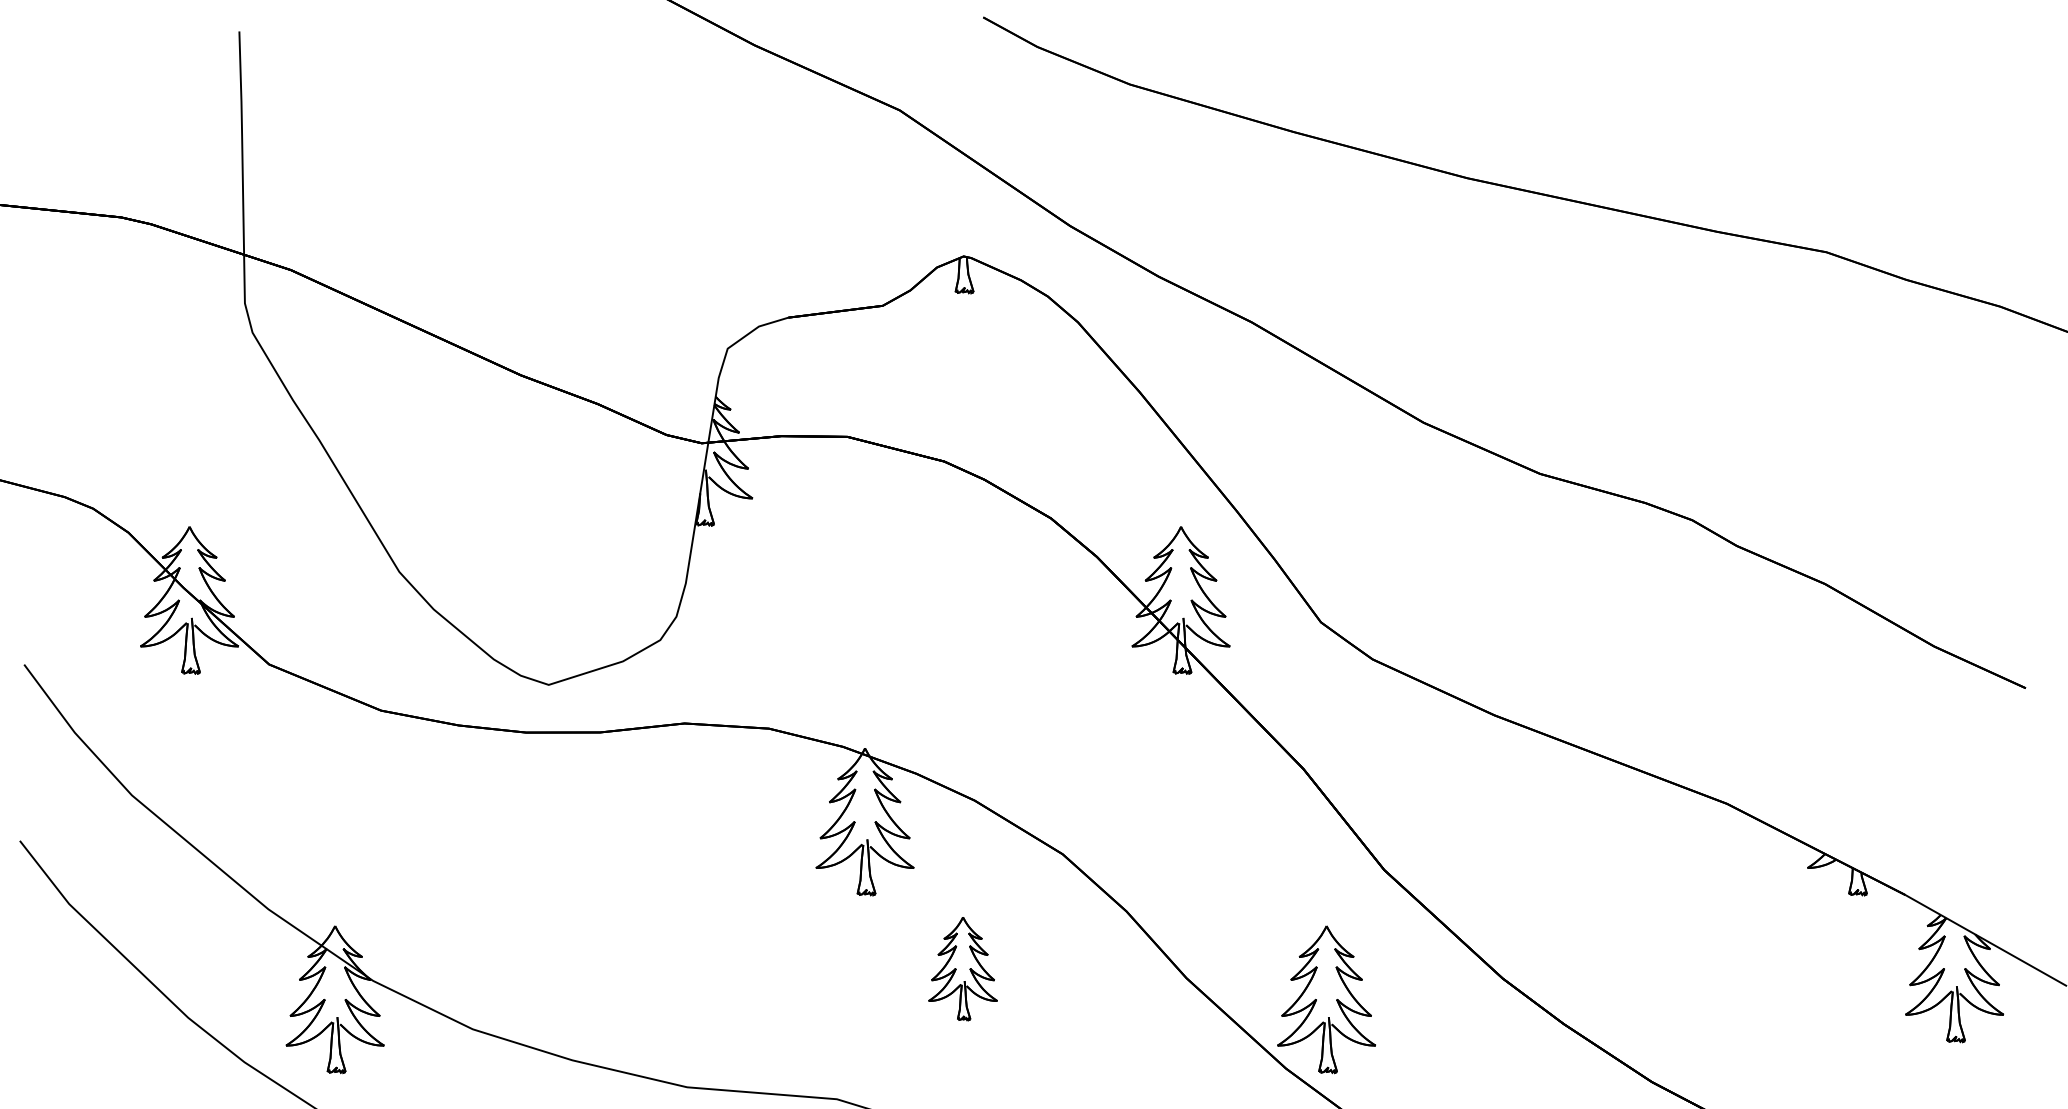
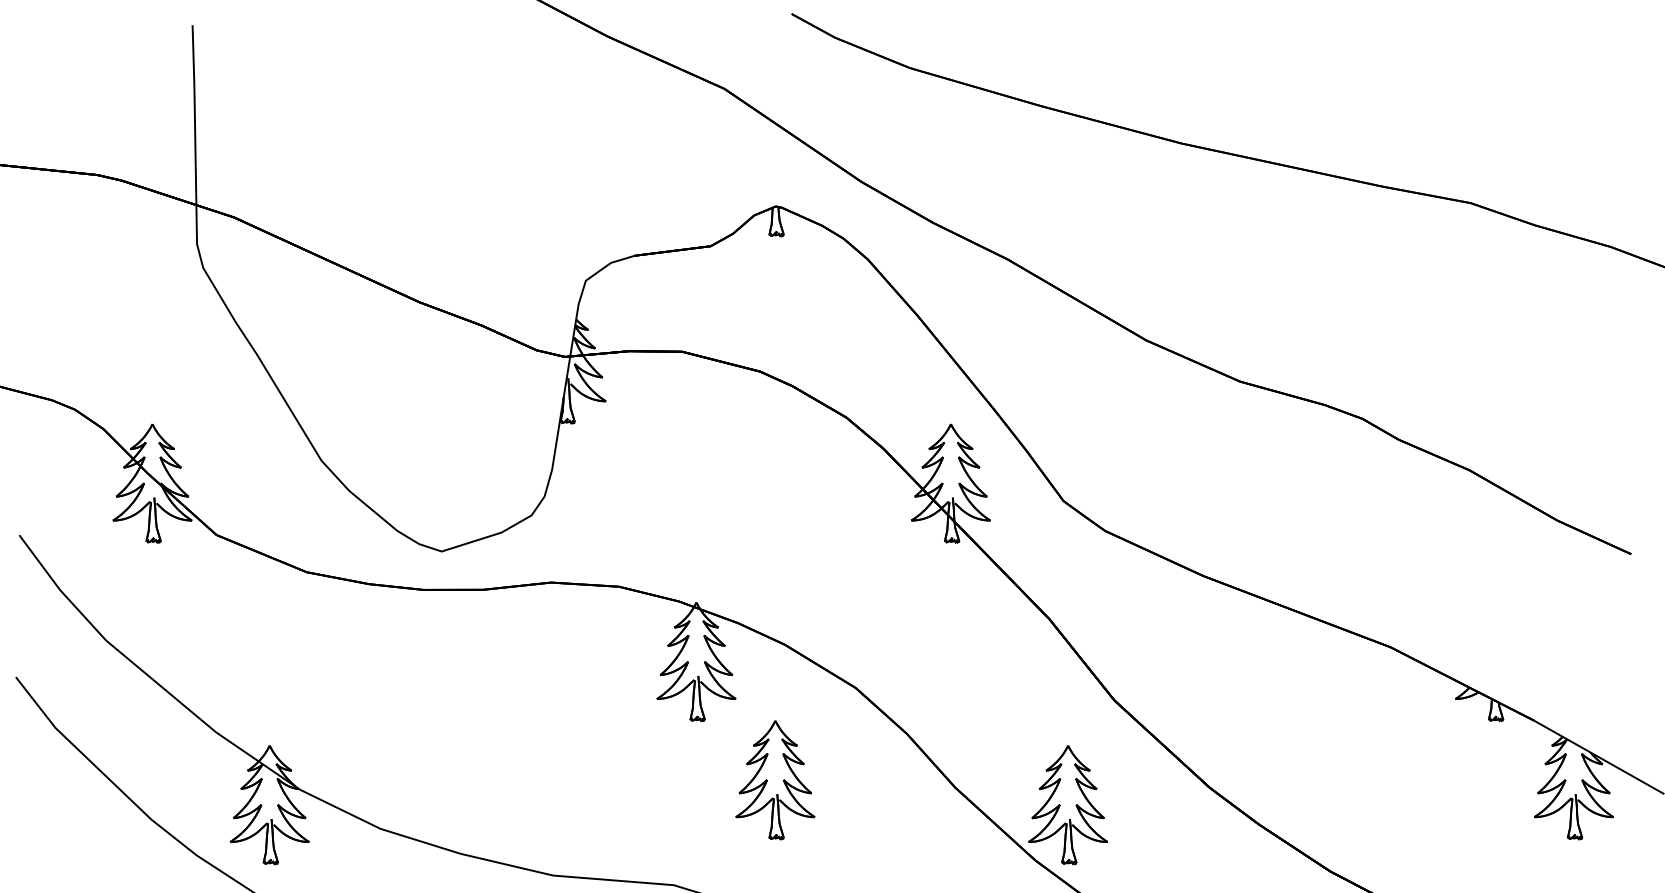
part: (962, 968) -> (774, 779), size x1.43

